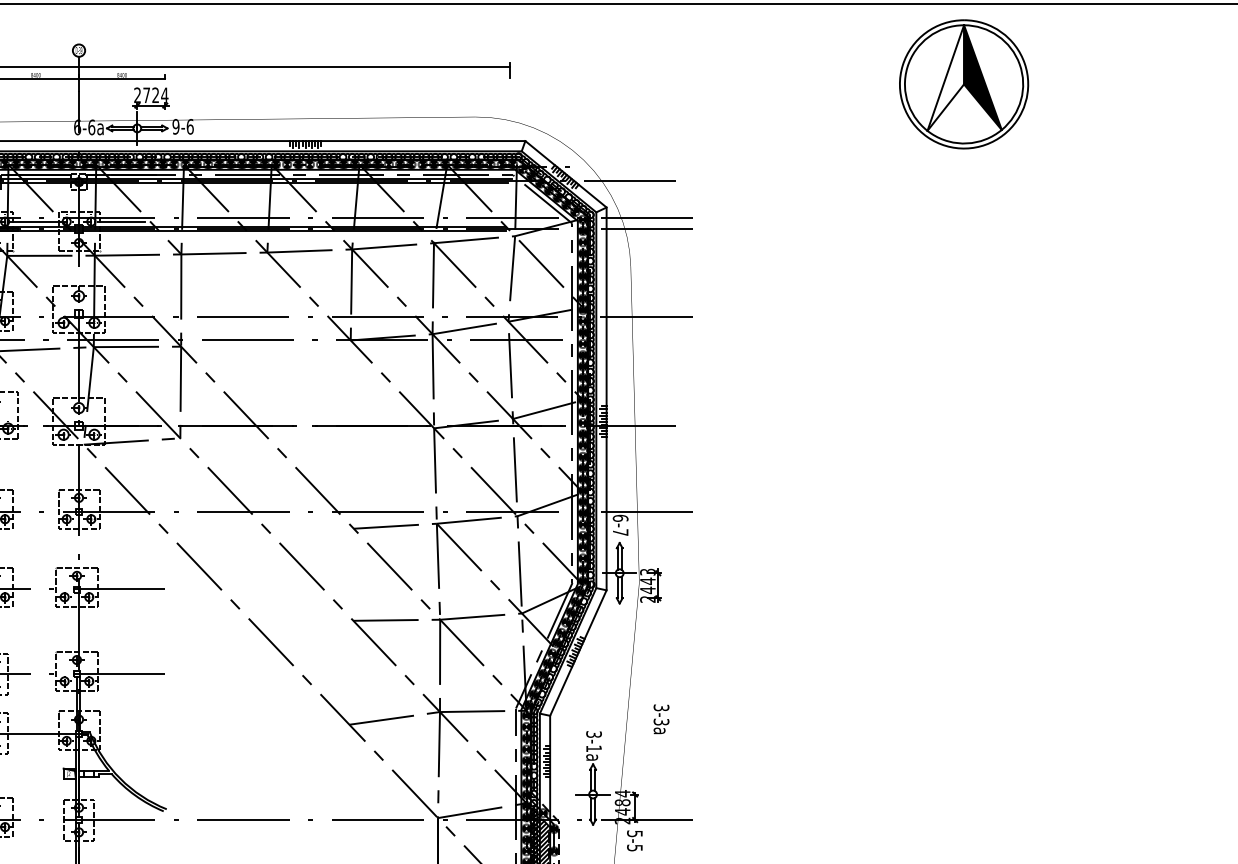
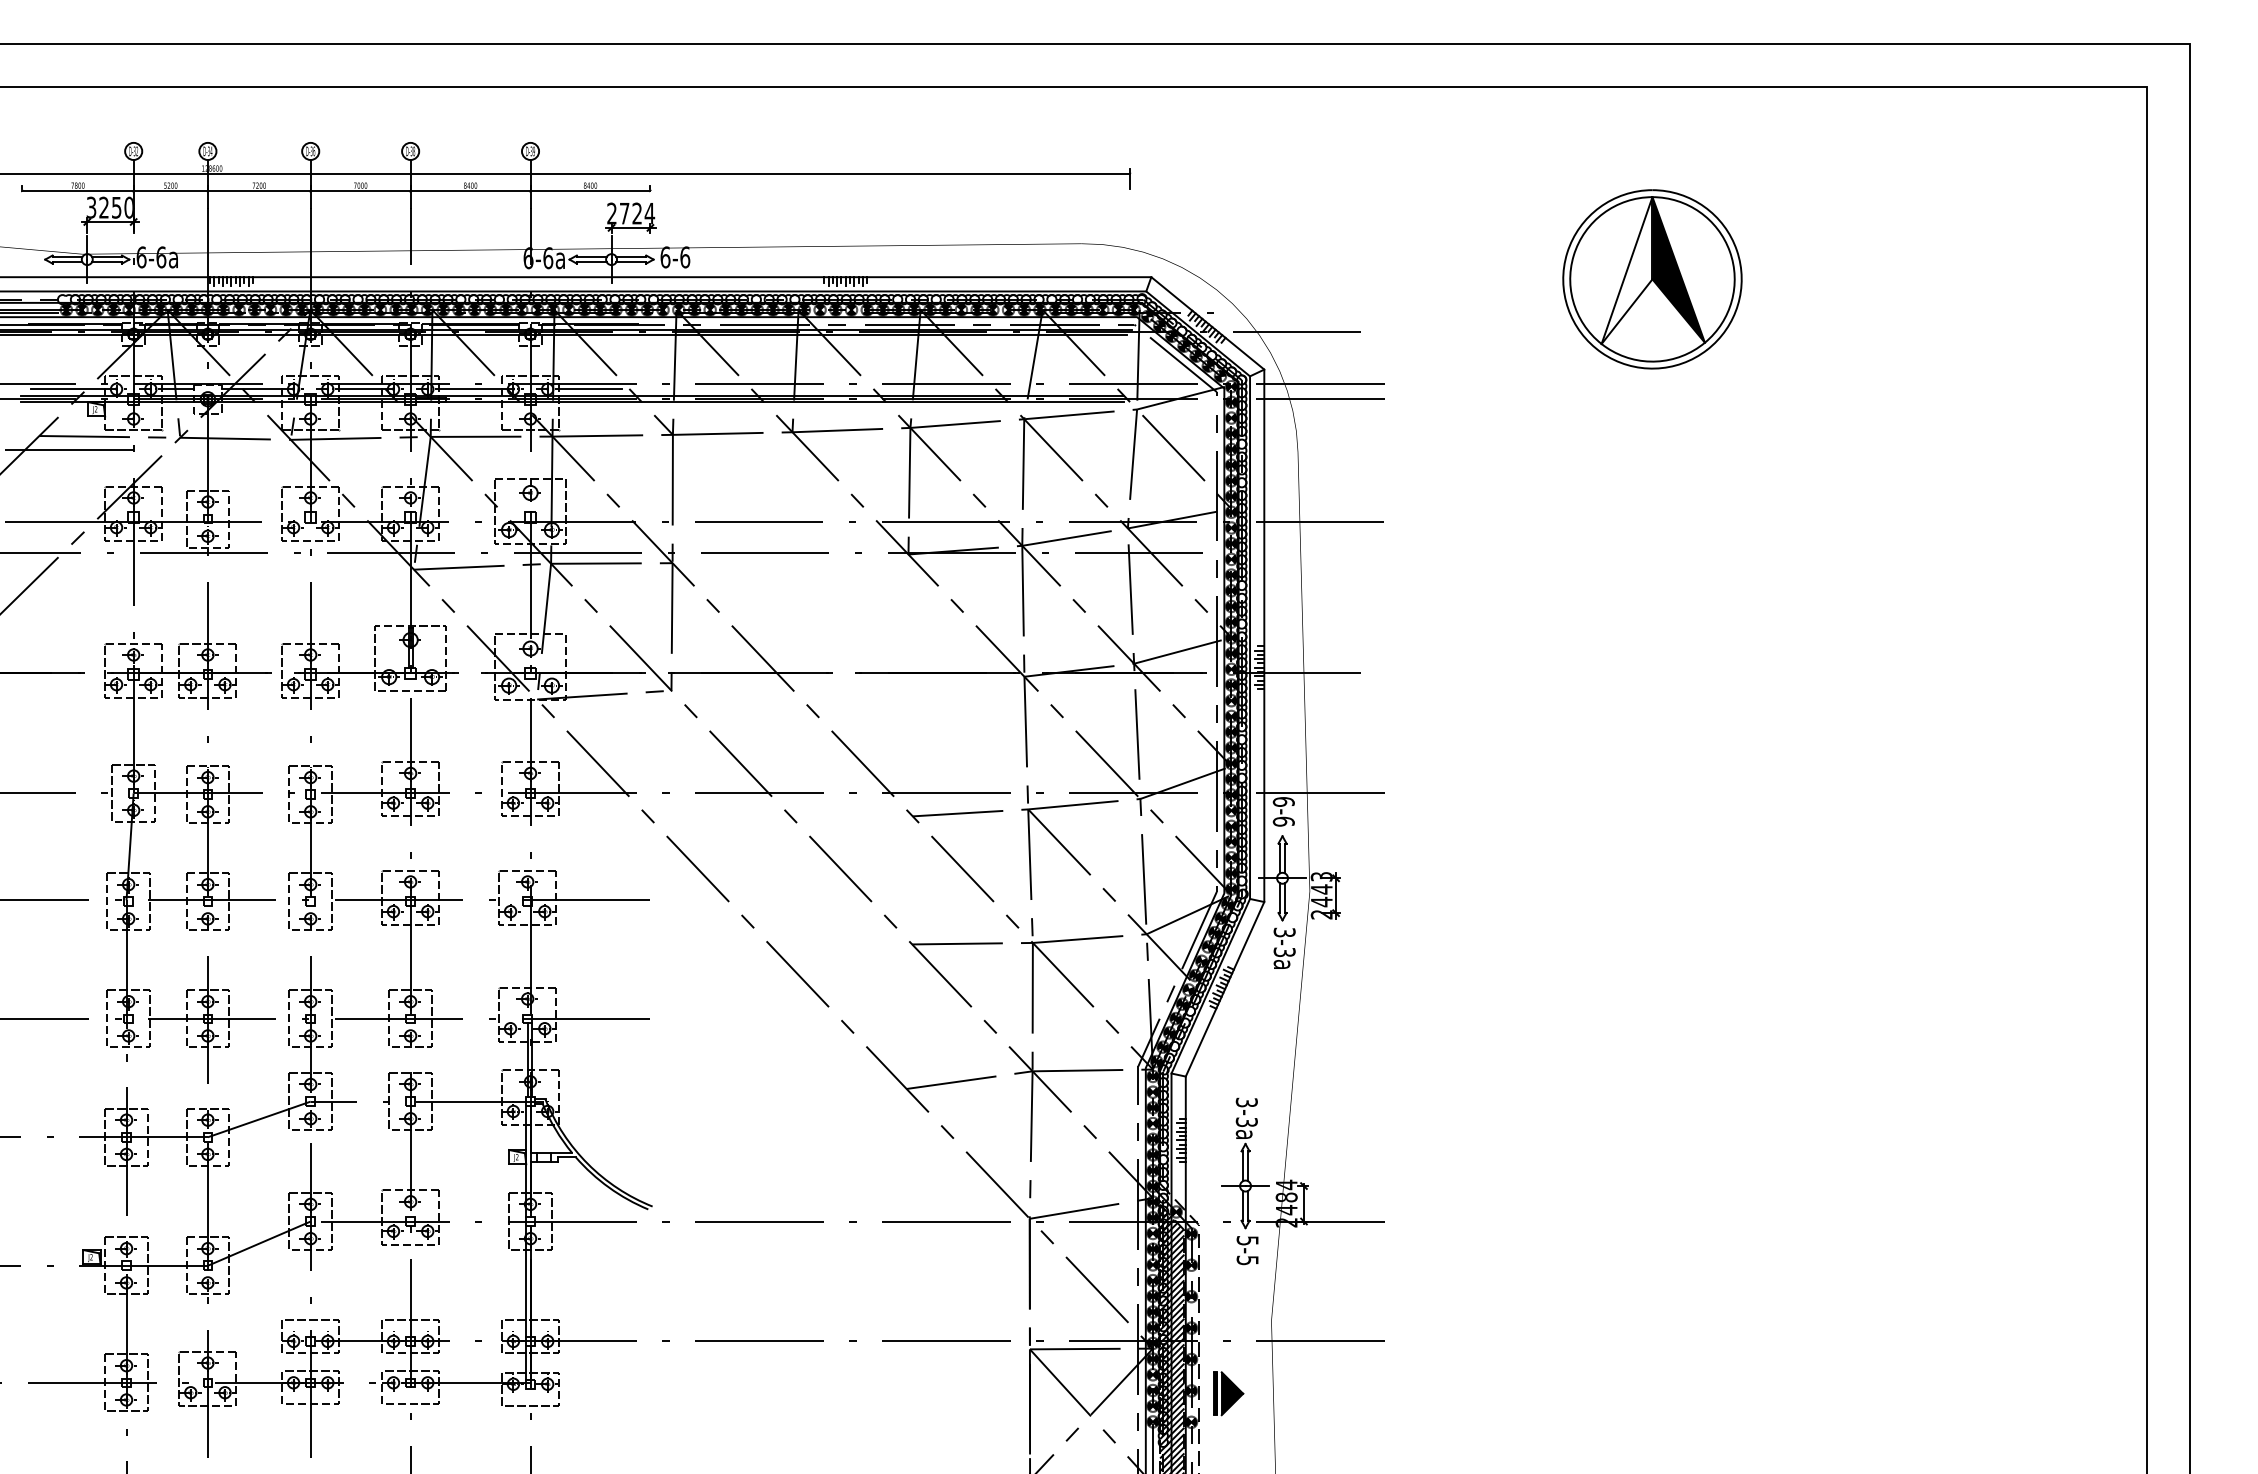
part: (964, 84) -> (1652, 279), moved
text: (176, 126) -> (665, 257), 9-6 -> 6-6
text: (620, 532) -> (1283, 821), 6-7 -> 6-6
text: (661, 718) -> (1284, 947), moved
text: (593, 748) -> (1246, 1122), 3-1a -> 3-3a
text: (634, 840) -> (1247, 1250), moved

